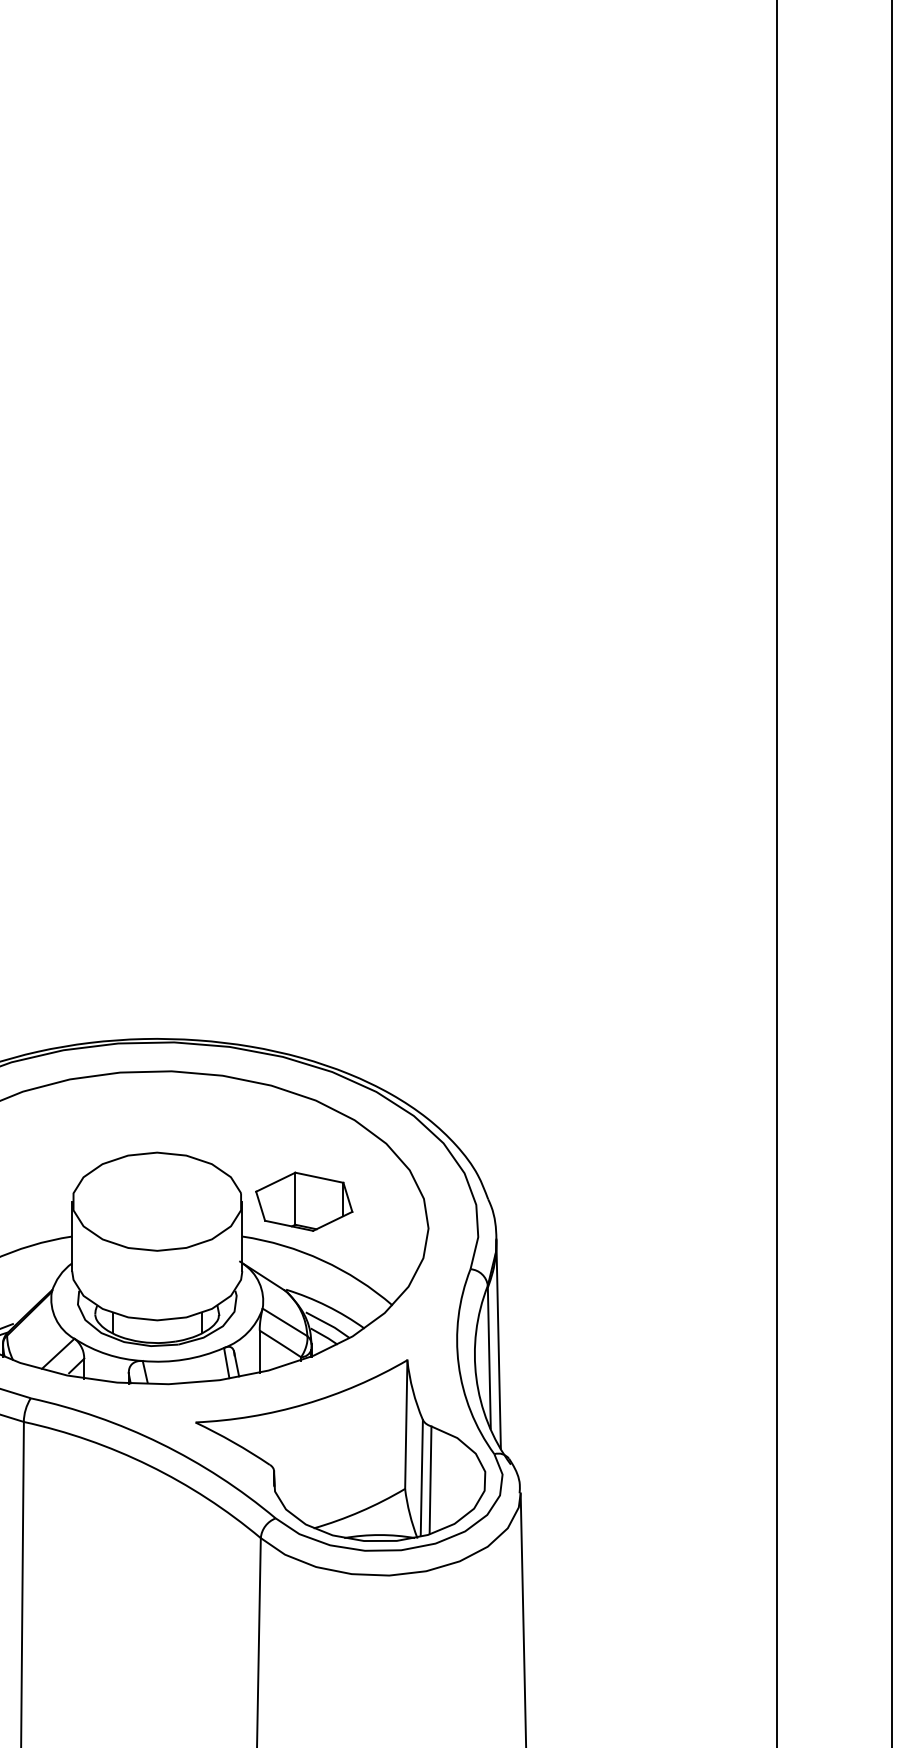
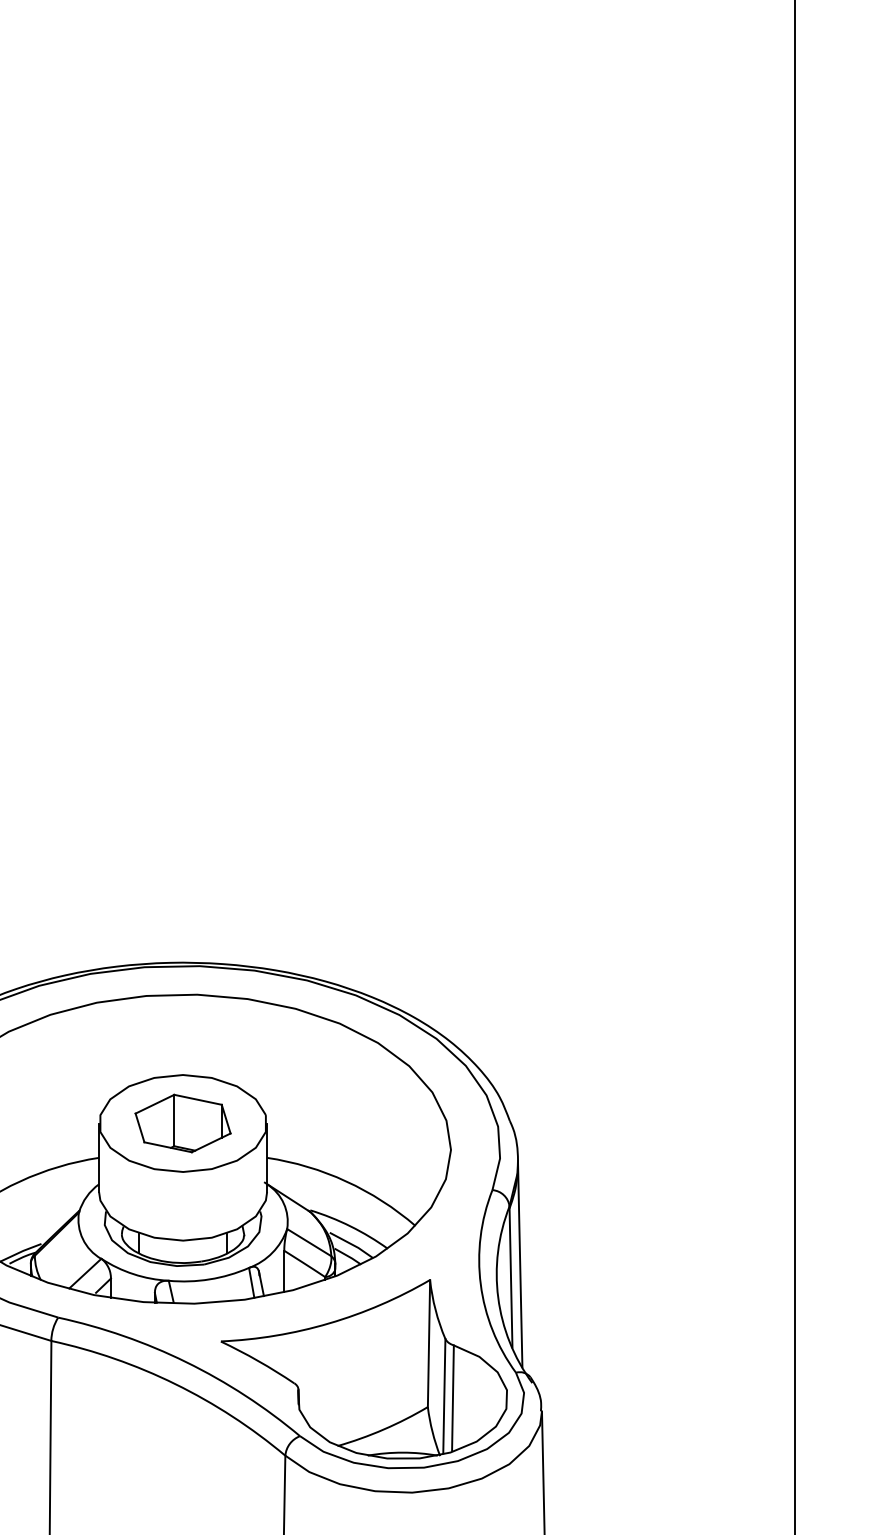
part: (304, 1201) -> (183, 1123), moved

